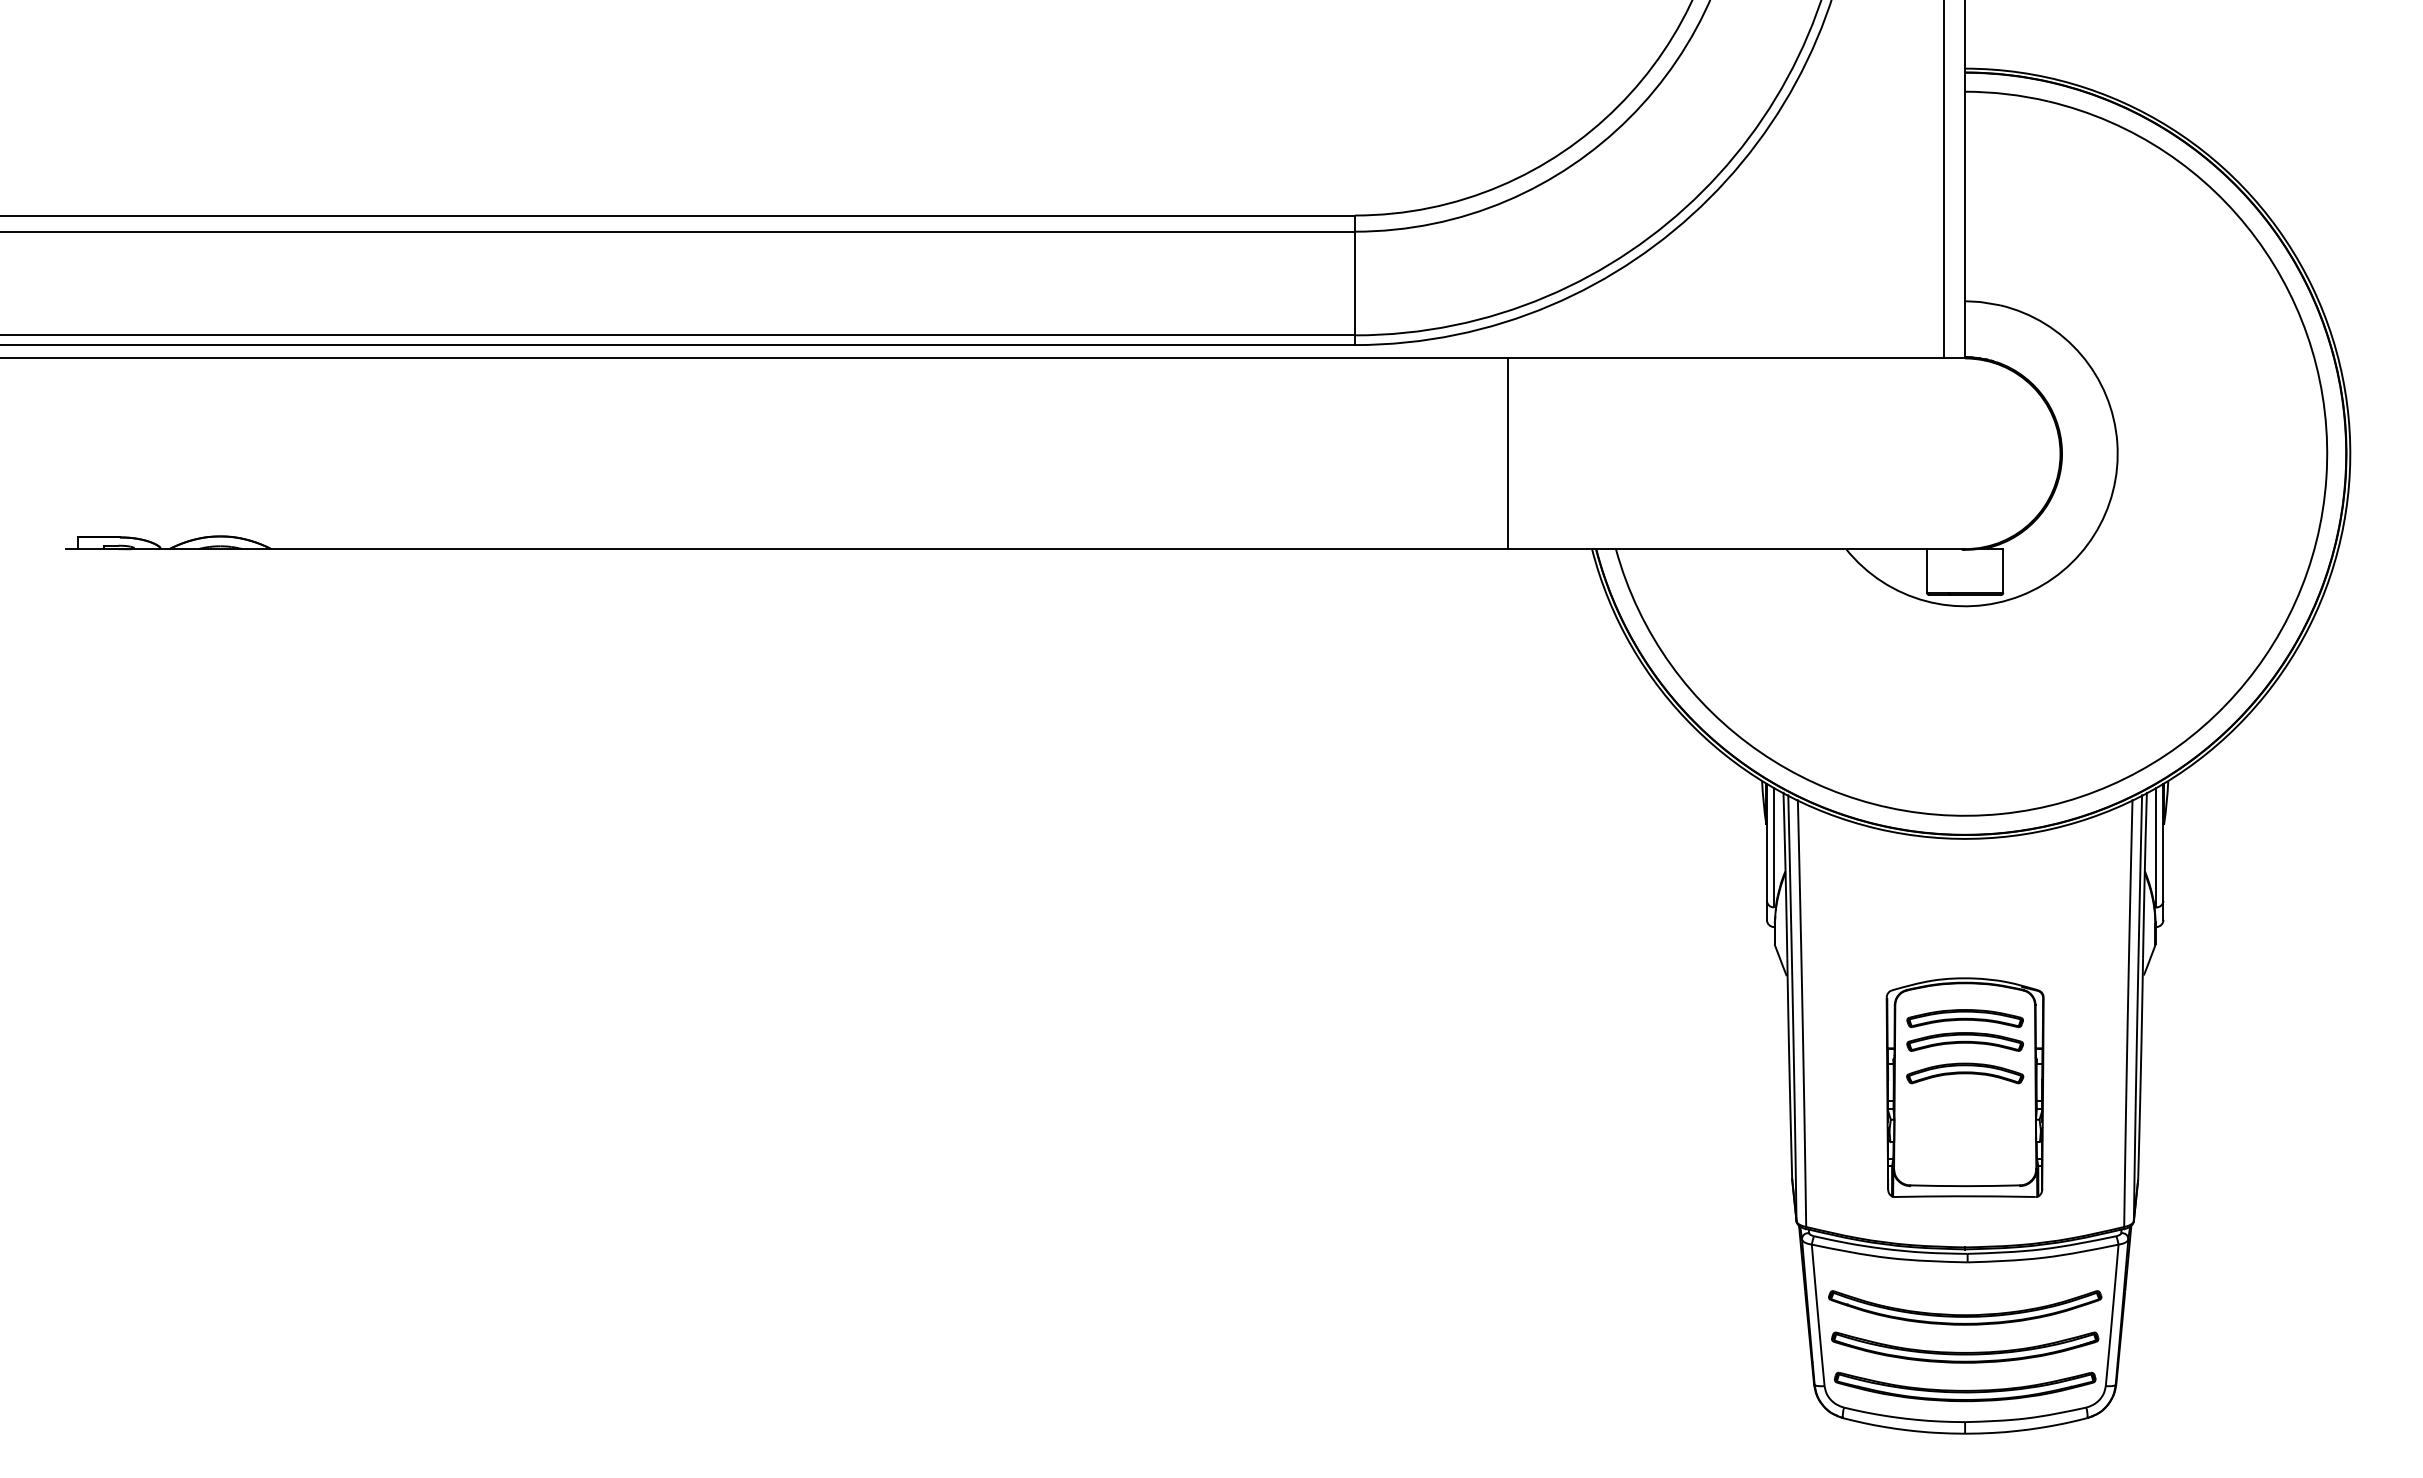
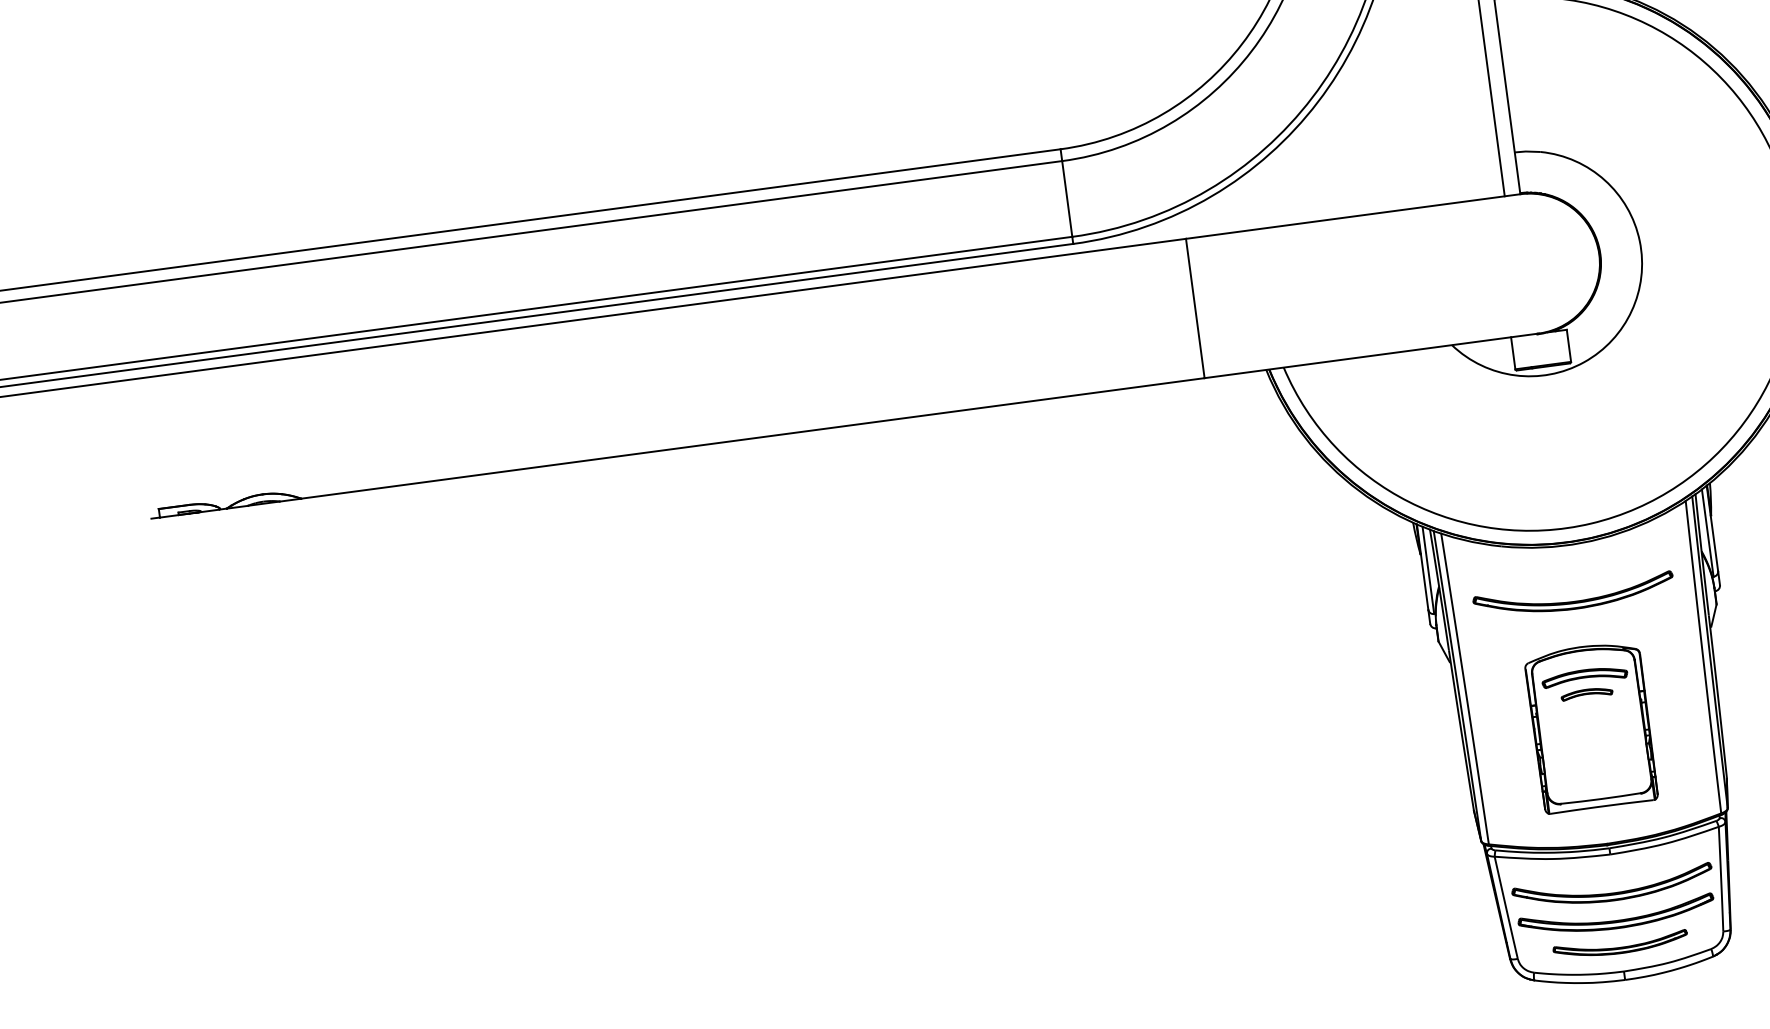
part: (1965, 915) -> (1574, 601), added
part: (1964, 1041) -> (1586, 693), size x0.6
part: (1965, 1073) -> (1590, 716), removed
part: (1965, 1386) -> (1620, 945), size x0.7

